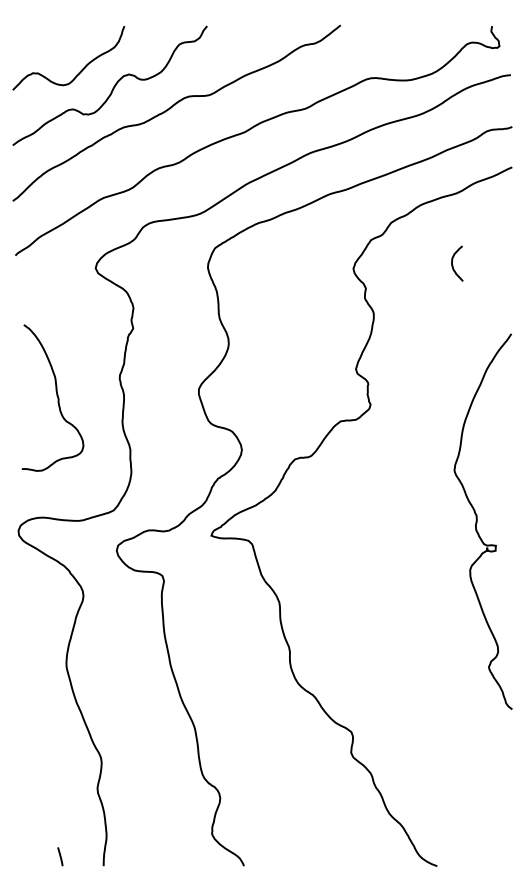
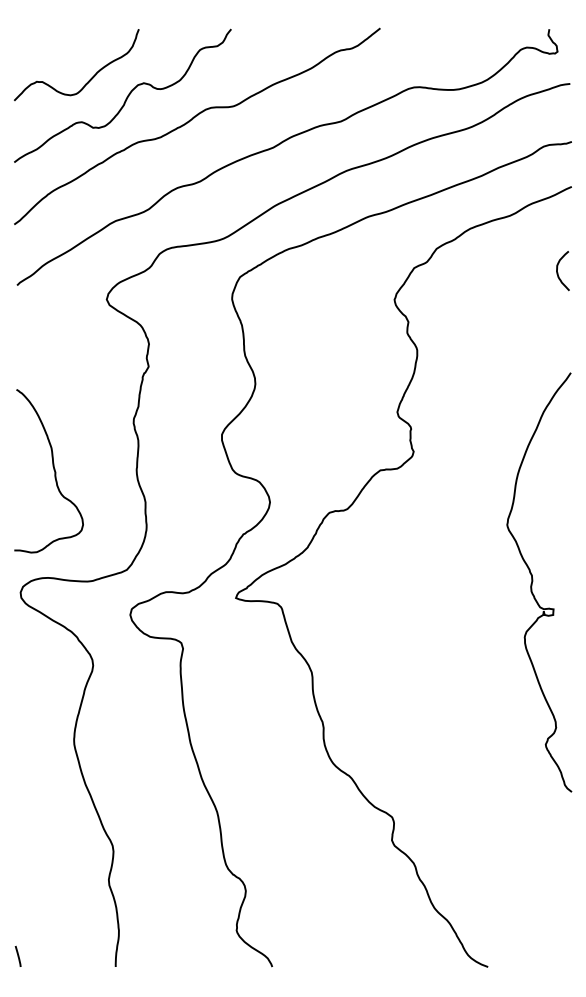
curve: (453, 265) -> (558, 273), moved
curve: (56, 396) -> (52, 469), moved
line: (60, 856) -> (18, 956), moved

